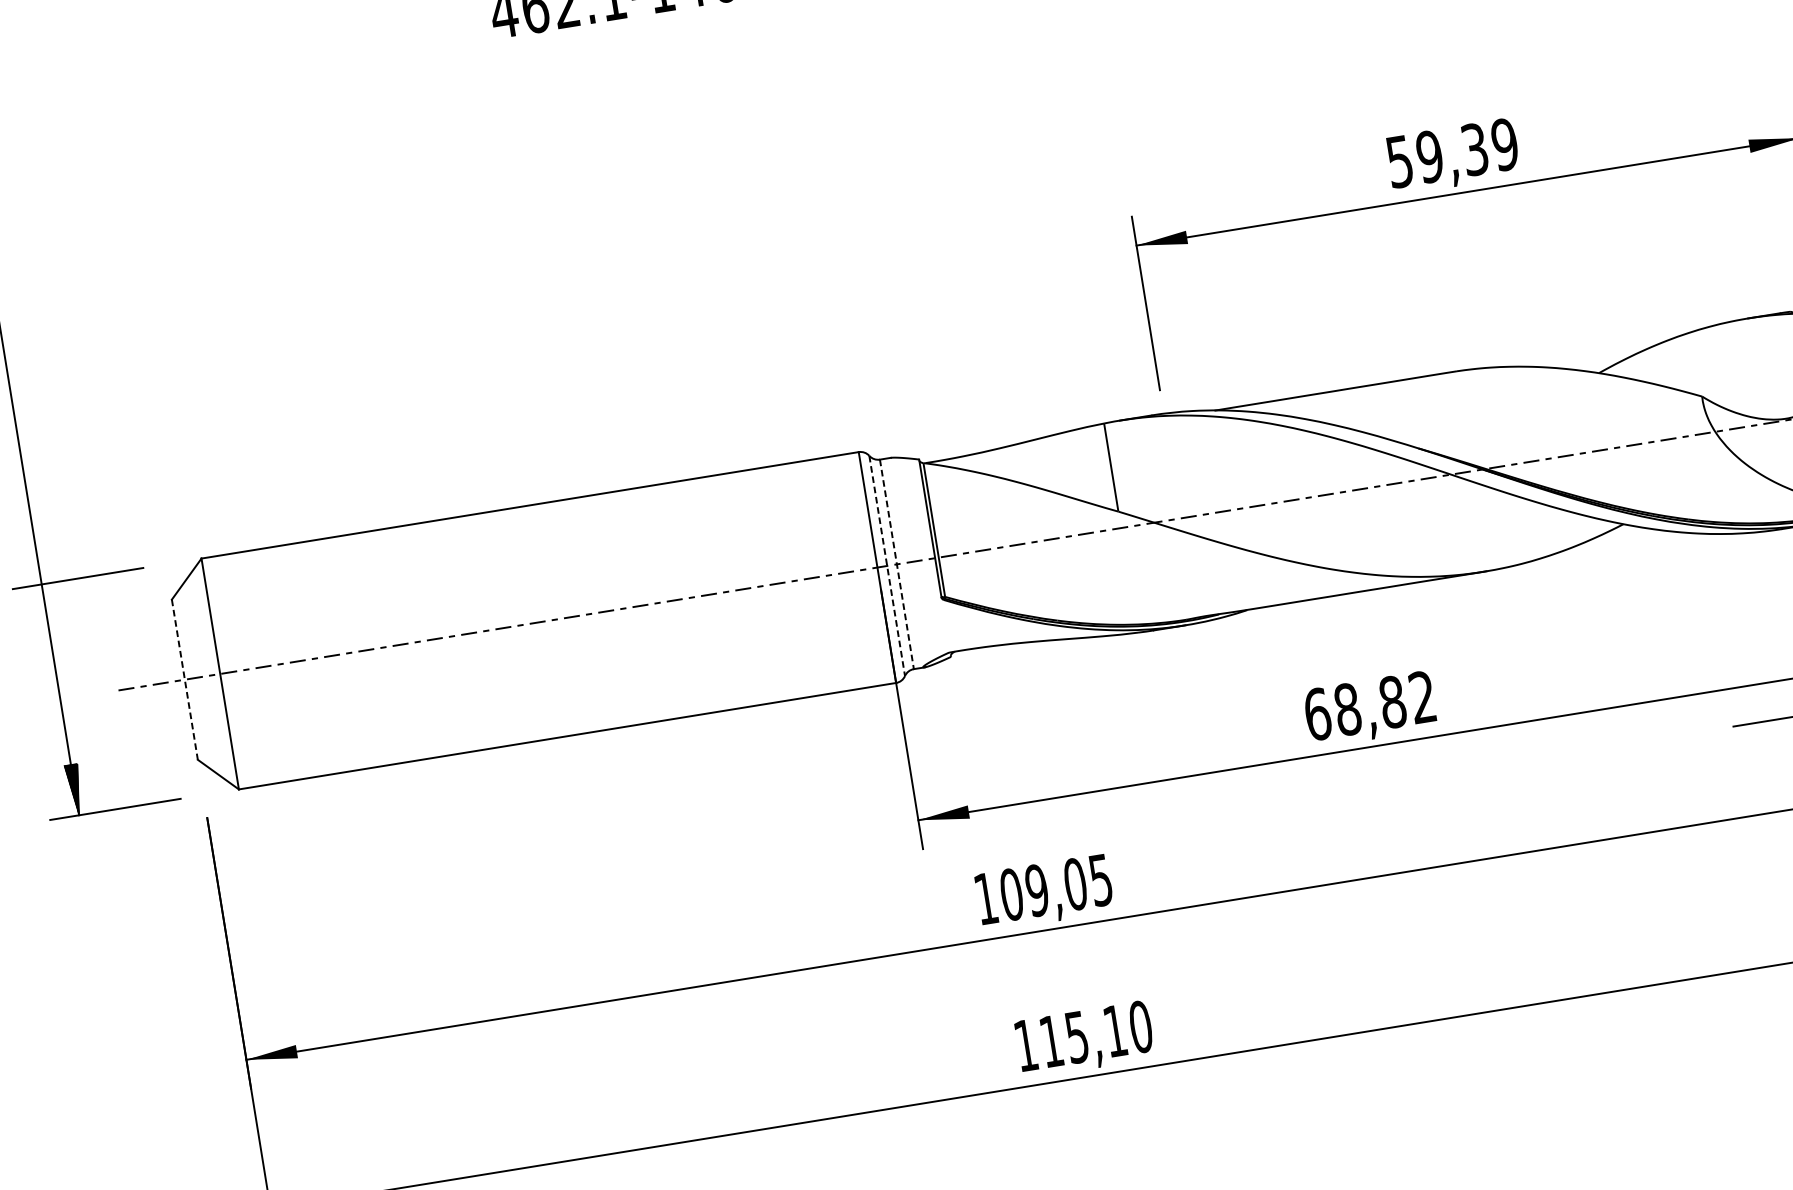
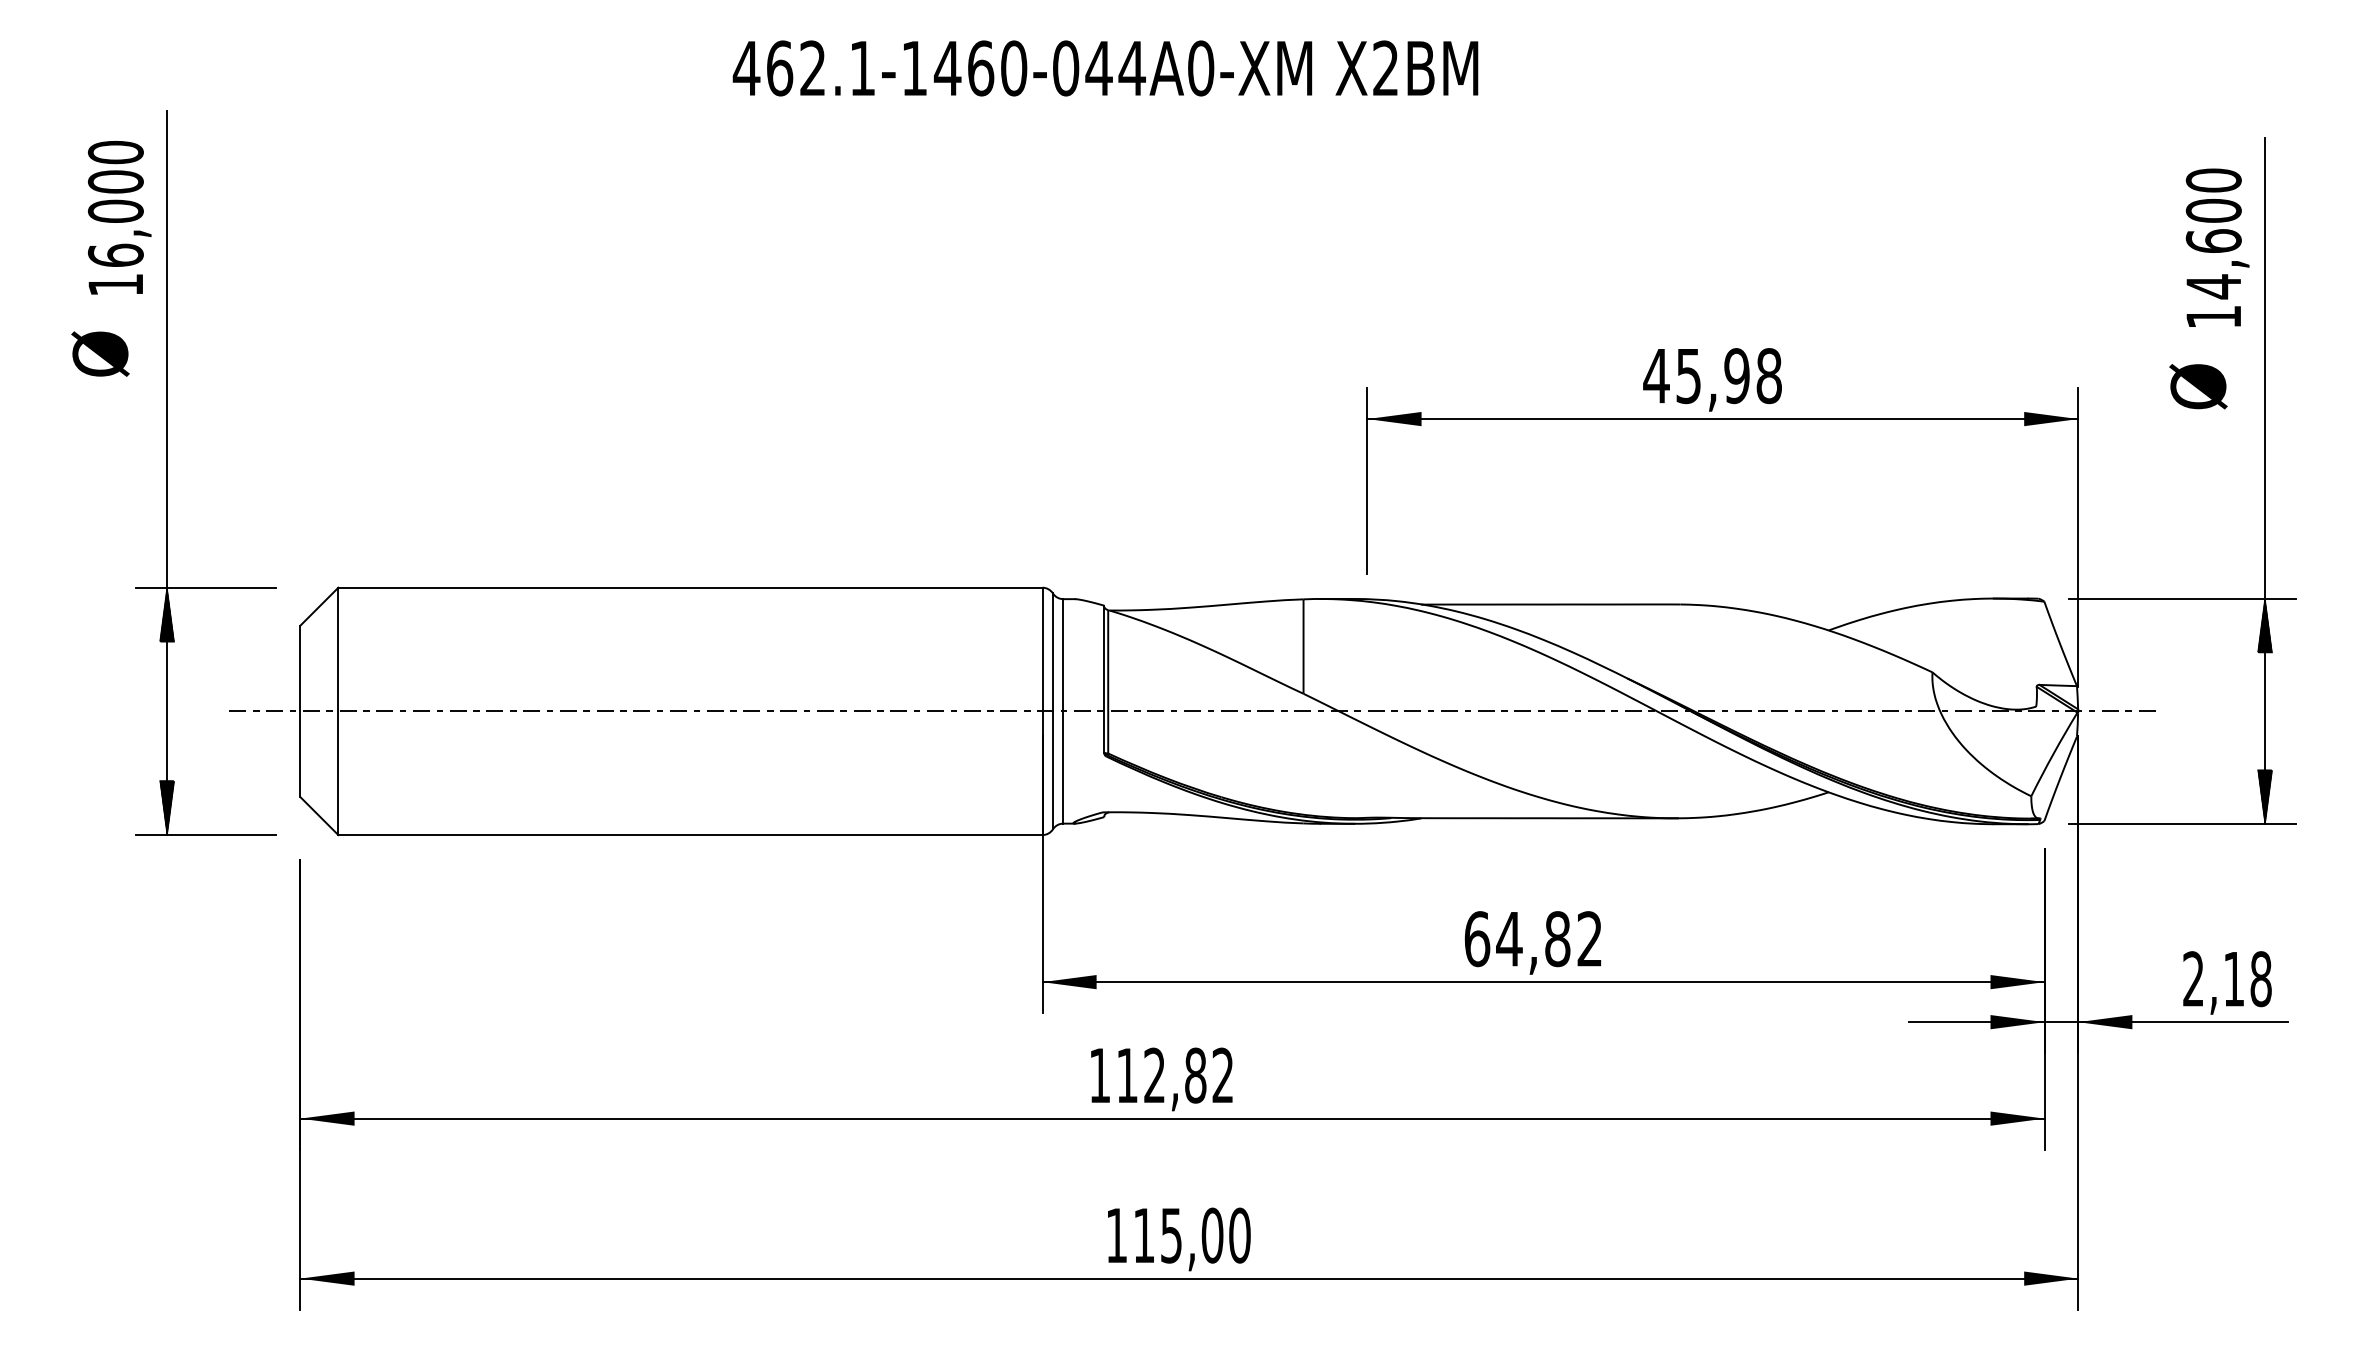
text: (1452, 153) -> (1712, 376), 59,39 -> 45,98
line: (897, 564) -> (1063, 711), dashed -> solid
line: (886, 566) -> (1052, 711), dashed -> solid
hatch: (46, 609) -> (167, 614), added
line: (184, 679) -> (300, 711), dashed -> solid
text: (1347, 709) -> (1509, 939), 68,82 -> 64,82
text: (1055, 887) -> (1174, 1075), 109,05 -> 112,82
text: (1115, 1031) -> (1212, 1235), 115,10 -> 115,00

